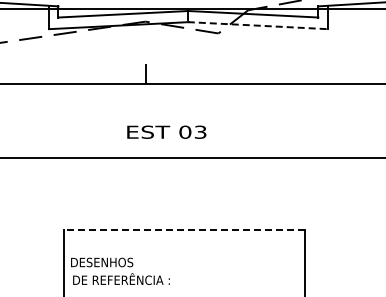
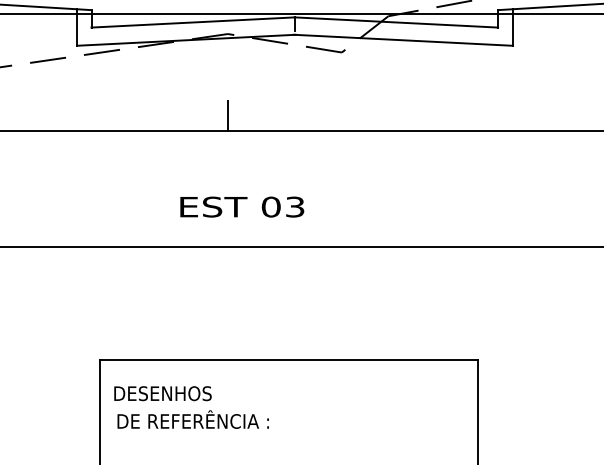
line: (257, 25) -> (402, 40), dashed -> solid
text: (166, 131) -> (241, 205), moved
line: (184, 229) -> (288, 359), dashed -> solid
text: (120, 270) -> (191, 406), moved

